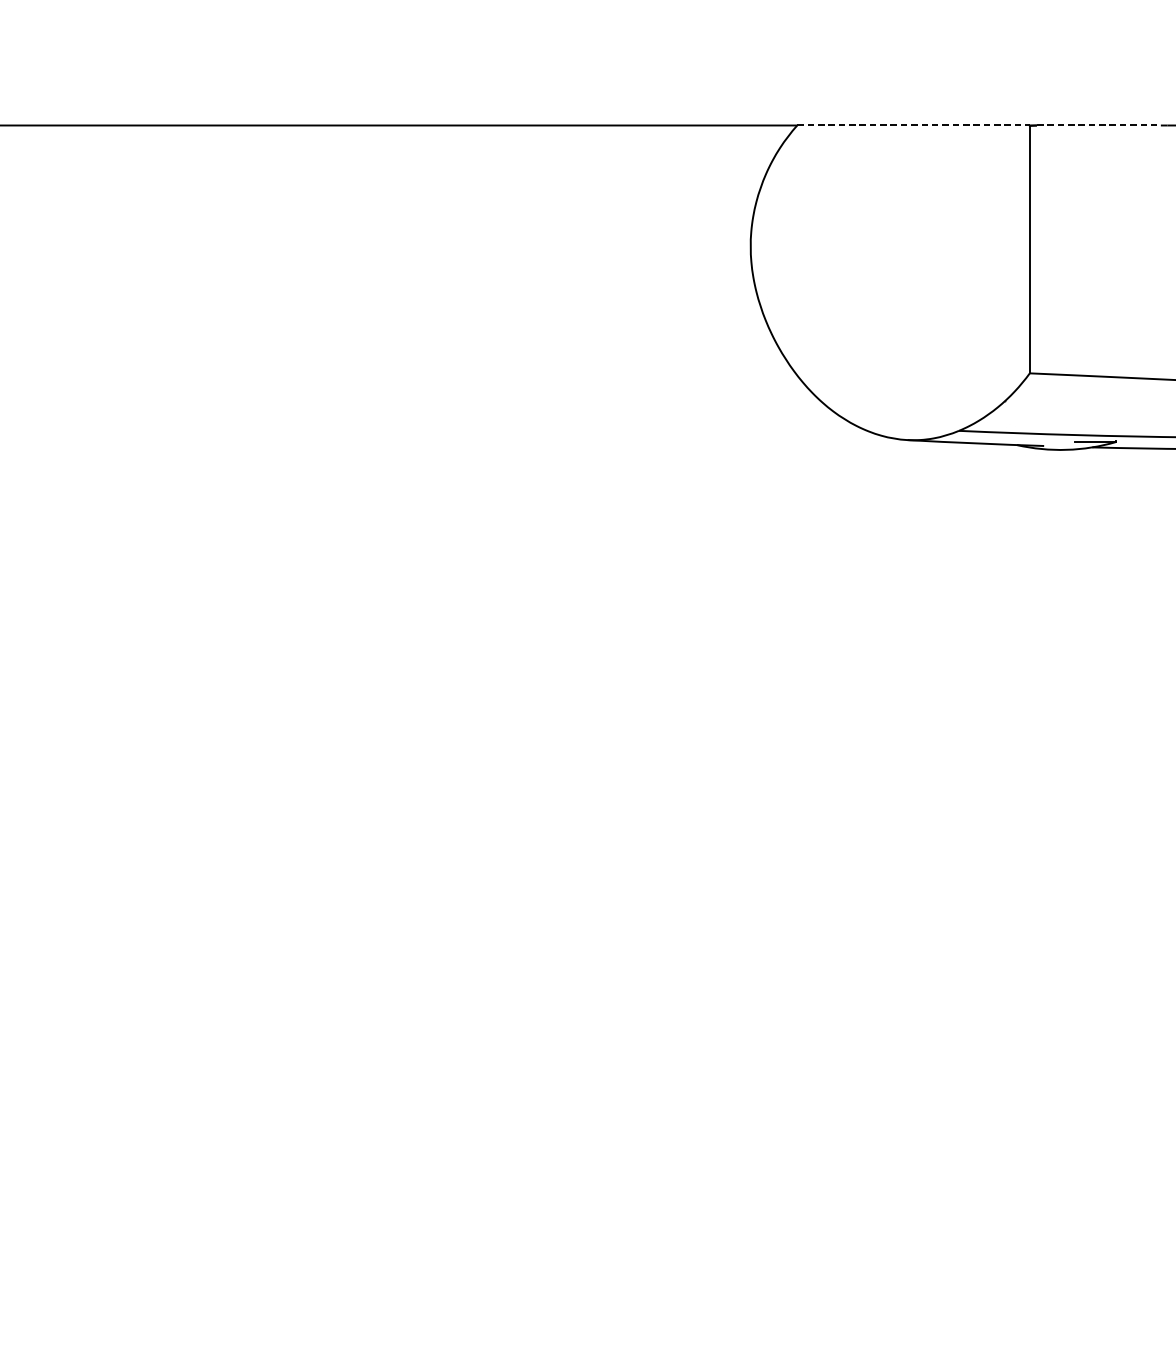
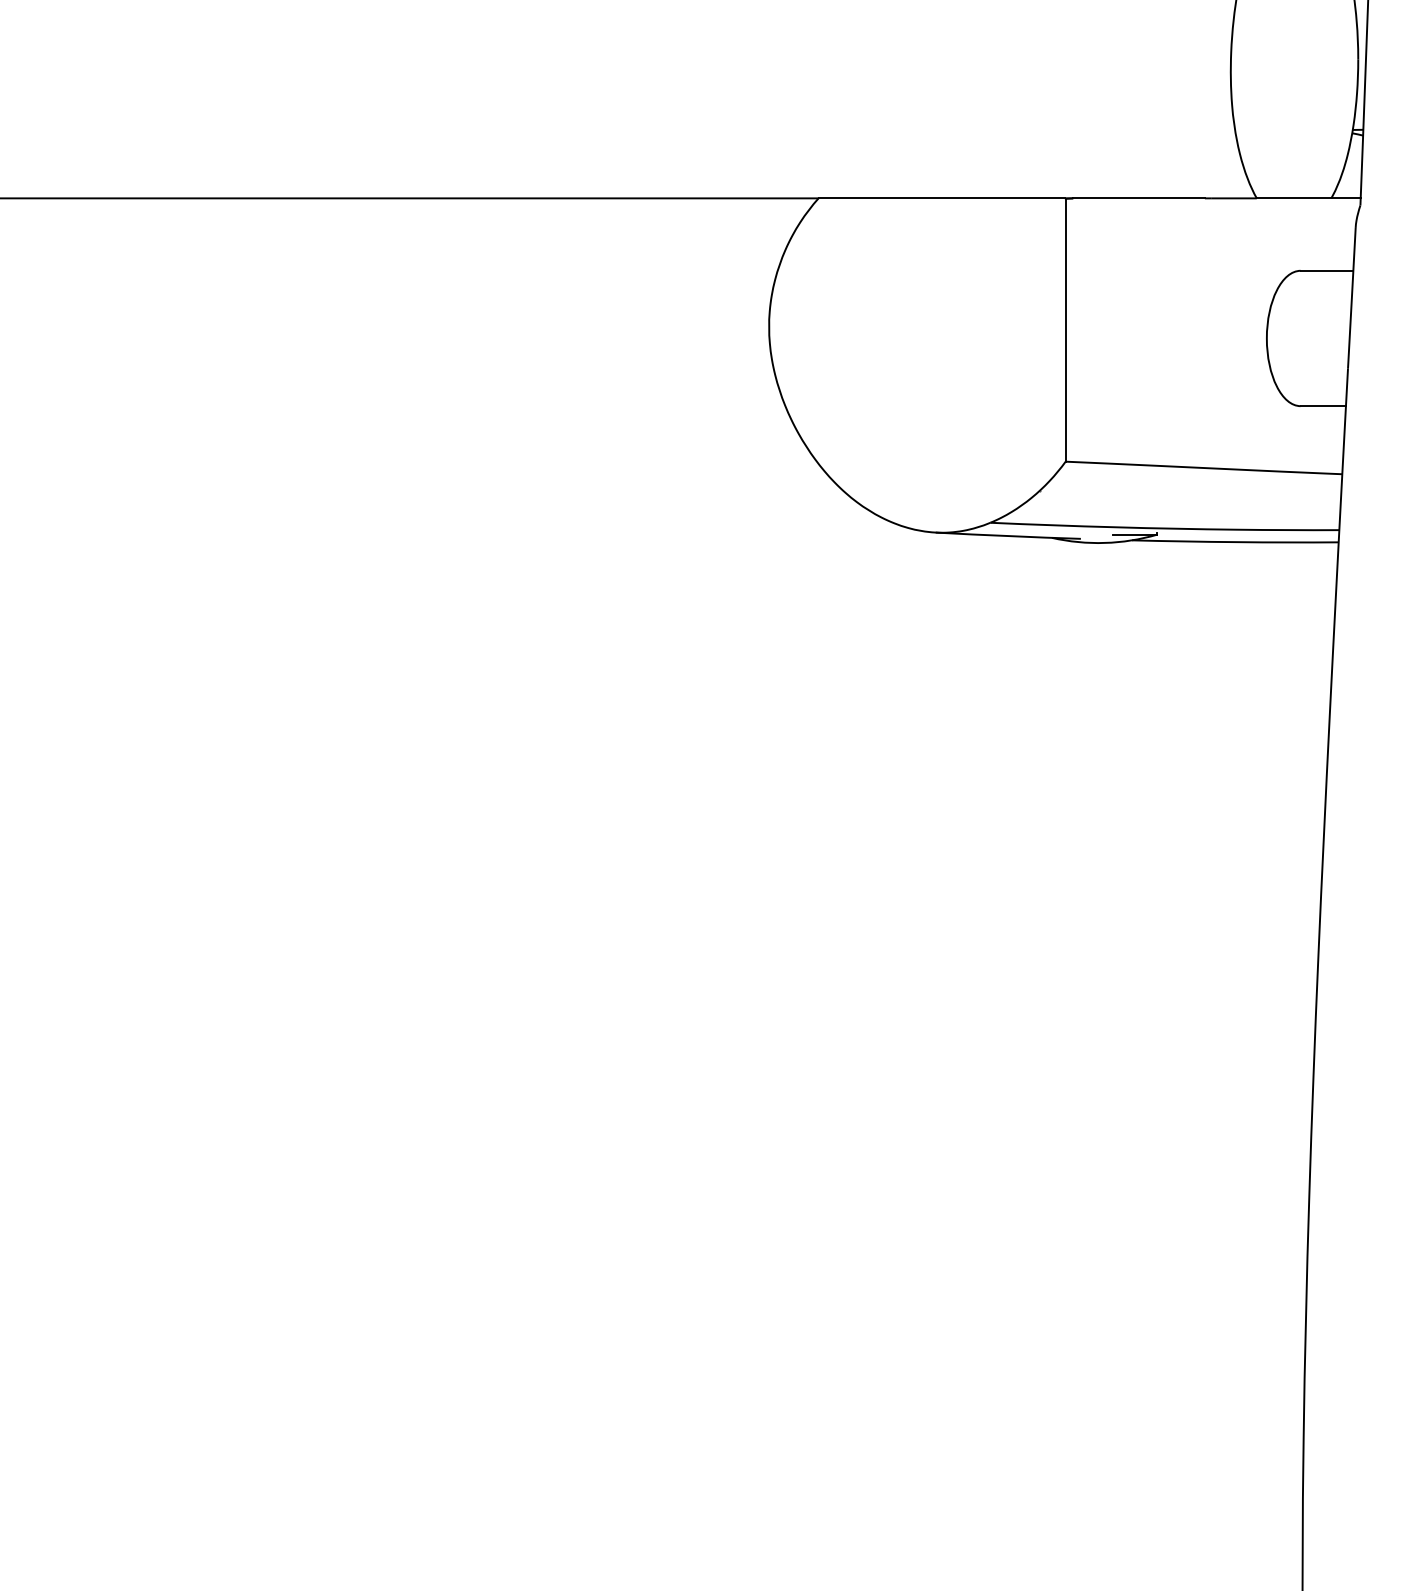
line: (913, 125) -> (942, 198), dashed -> solid
line: (1099, 125) -> (1139, 198), dashed -> solid

